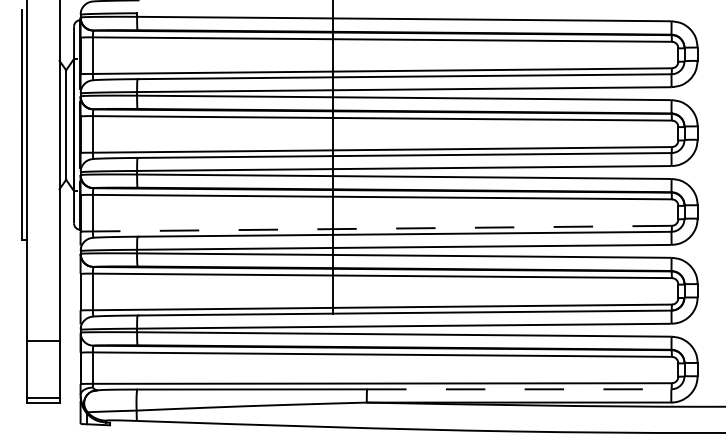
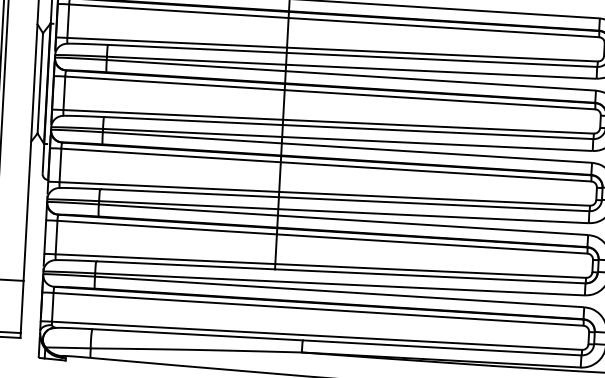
line: (381, 228) -> (323, 193), dashed -> solid
line: (519, 389) -> (442, 348), dashed -> solid

